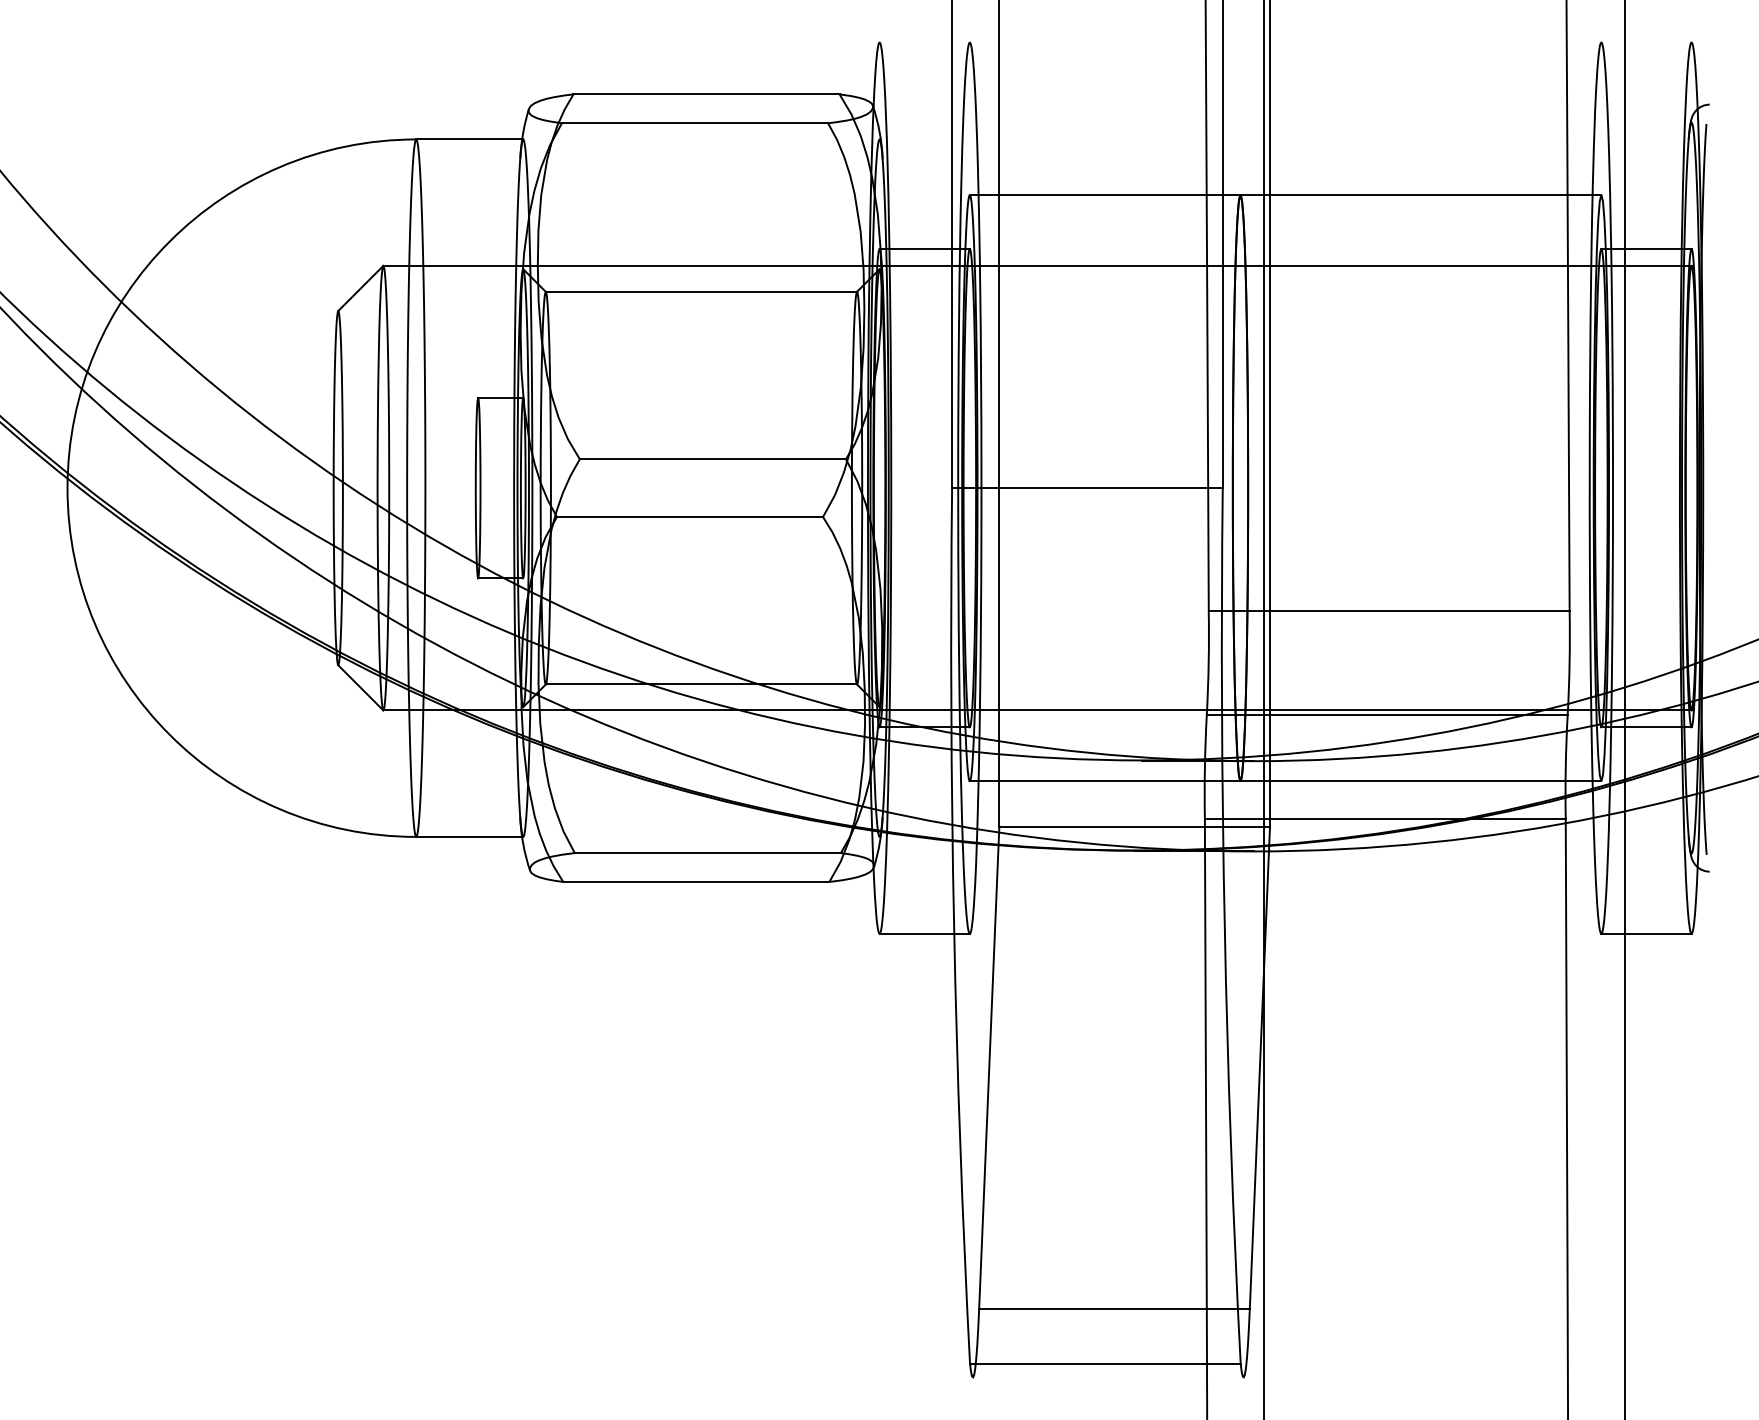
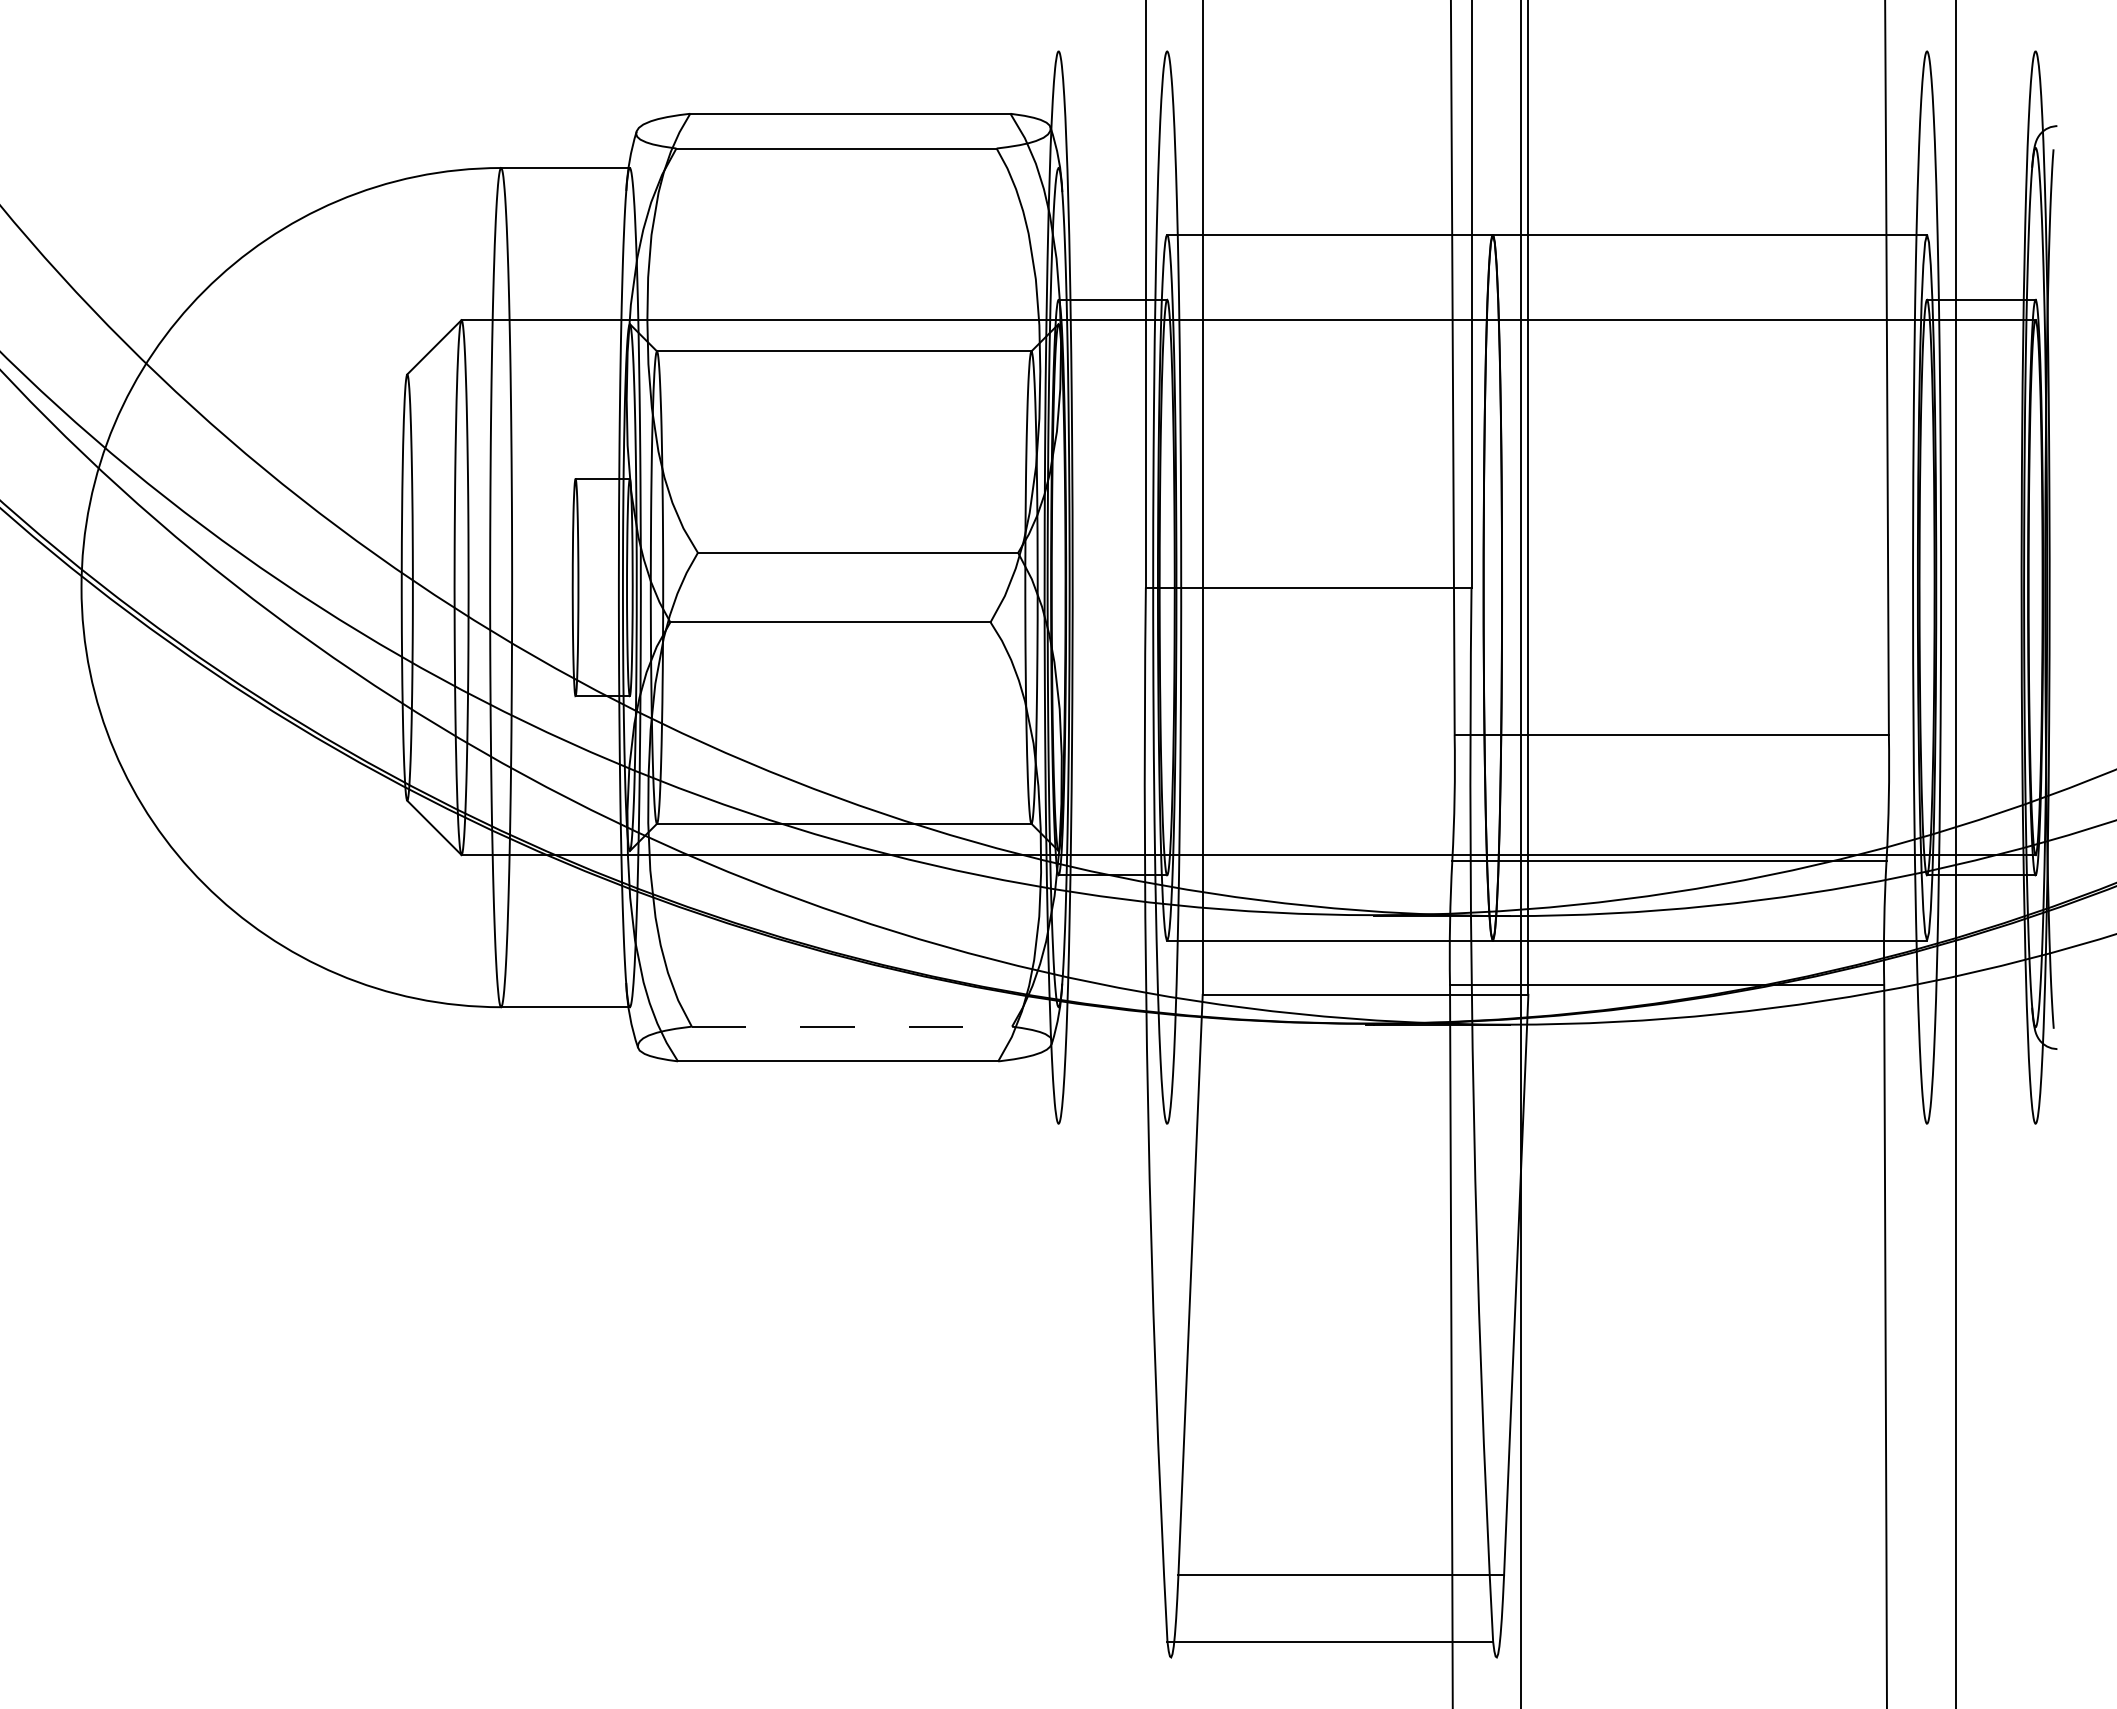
line: (708, 852) -> (852, 1026), solid -> dashed
line: (924, 933) -> (1112, 1123), removed
line: (1646, 933) -> (1981, 1123), removed

